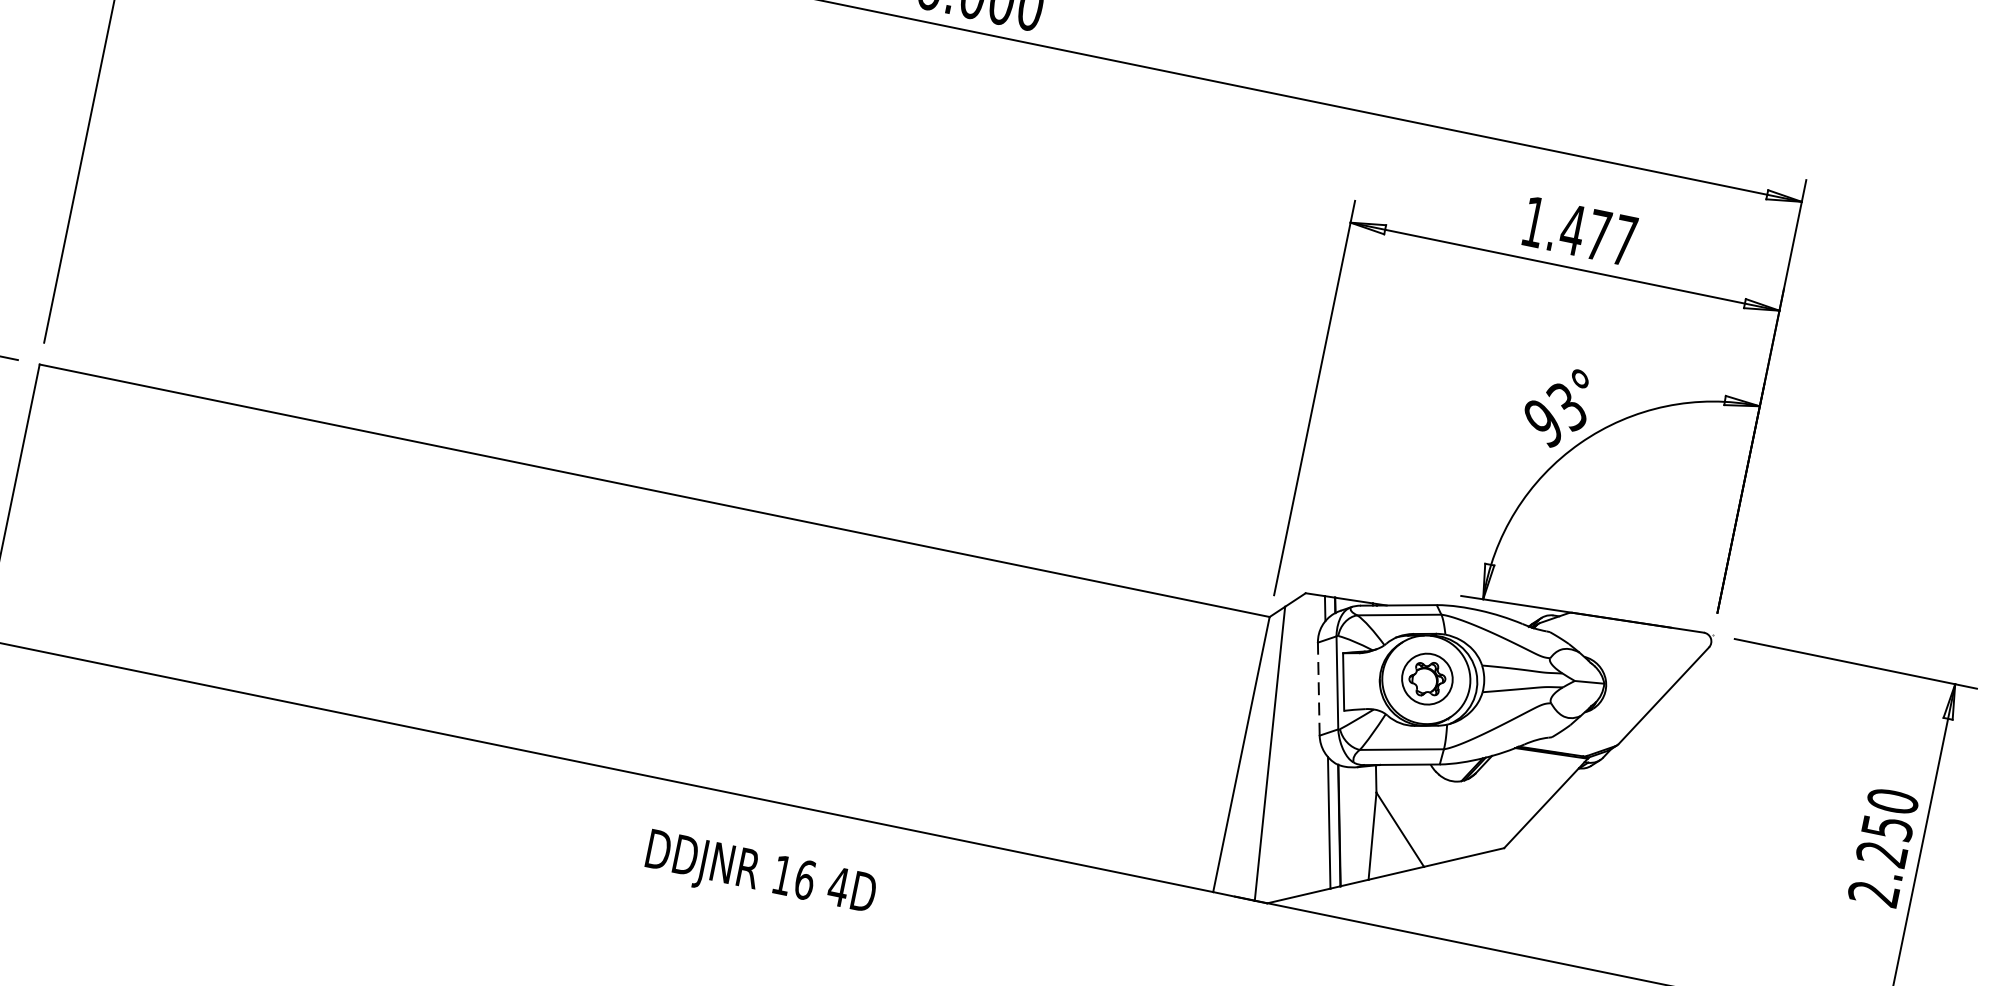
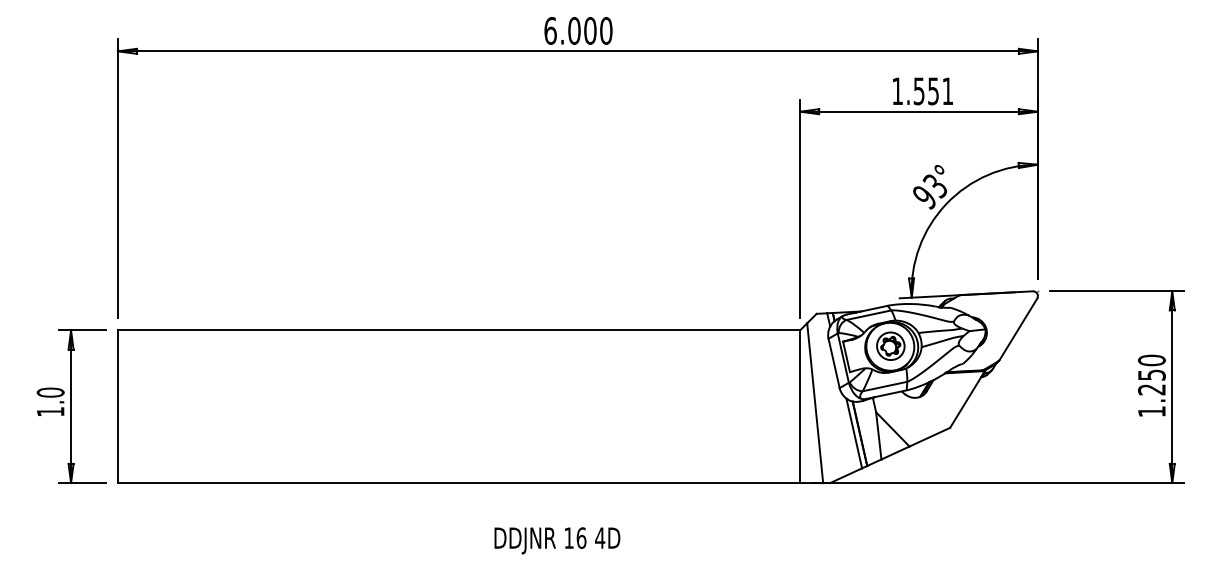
text: (1598, 235) -> (933, 91), 1.477 -> 1.551
line: (1319, 687) -> (834, 362), dashed -> solid
text: (760, 875) -> (557, 540), moved
text: (1873, 893) -> (1151, 411), 2.250 -> 1.250

